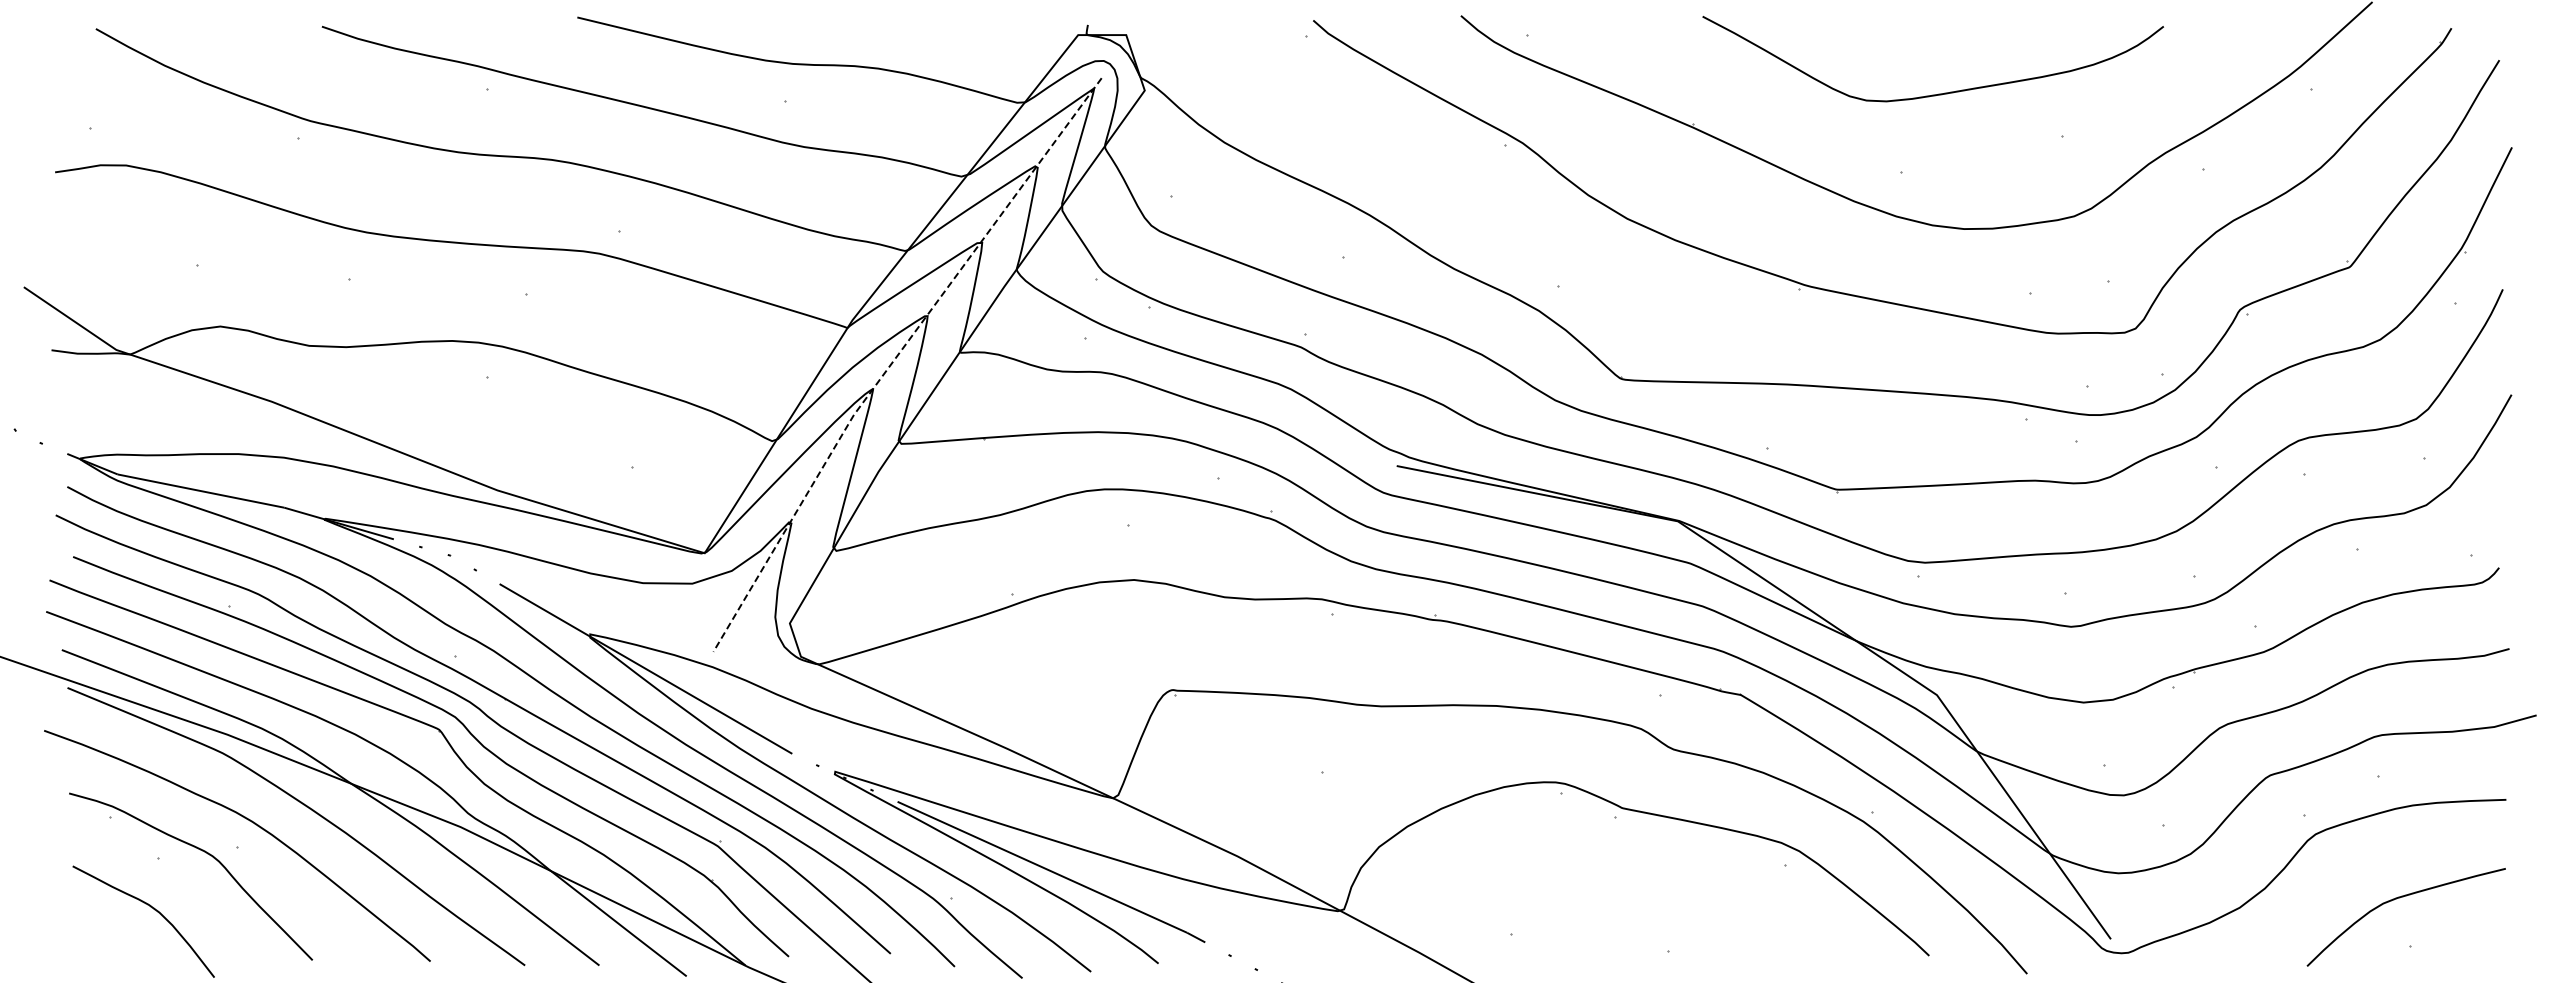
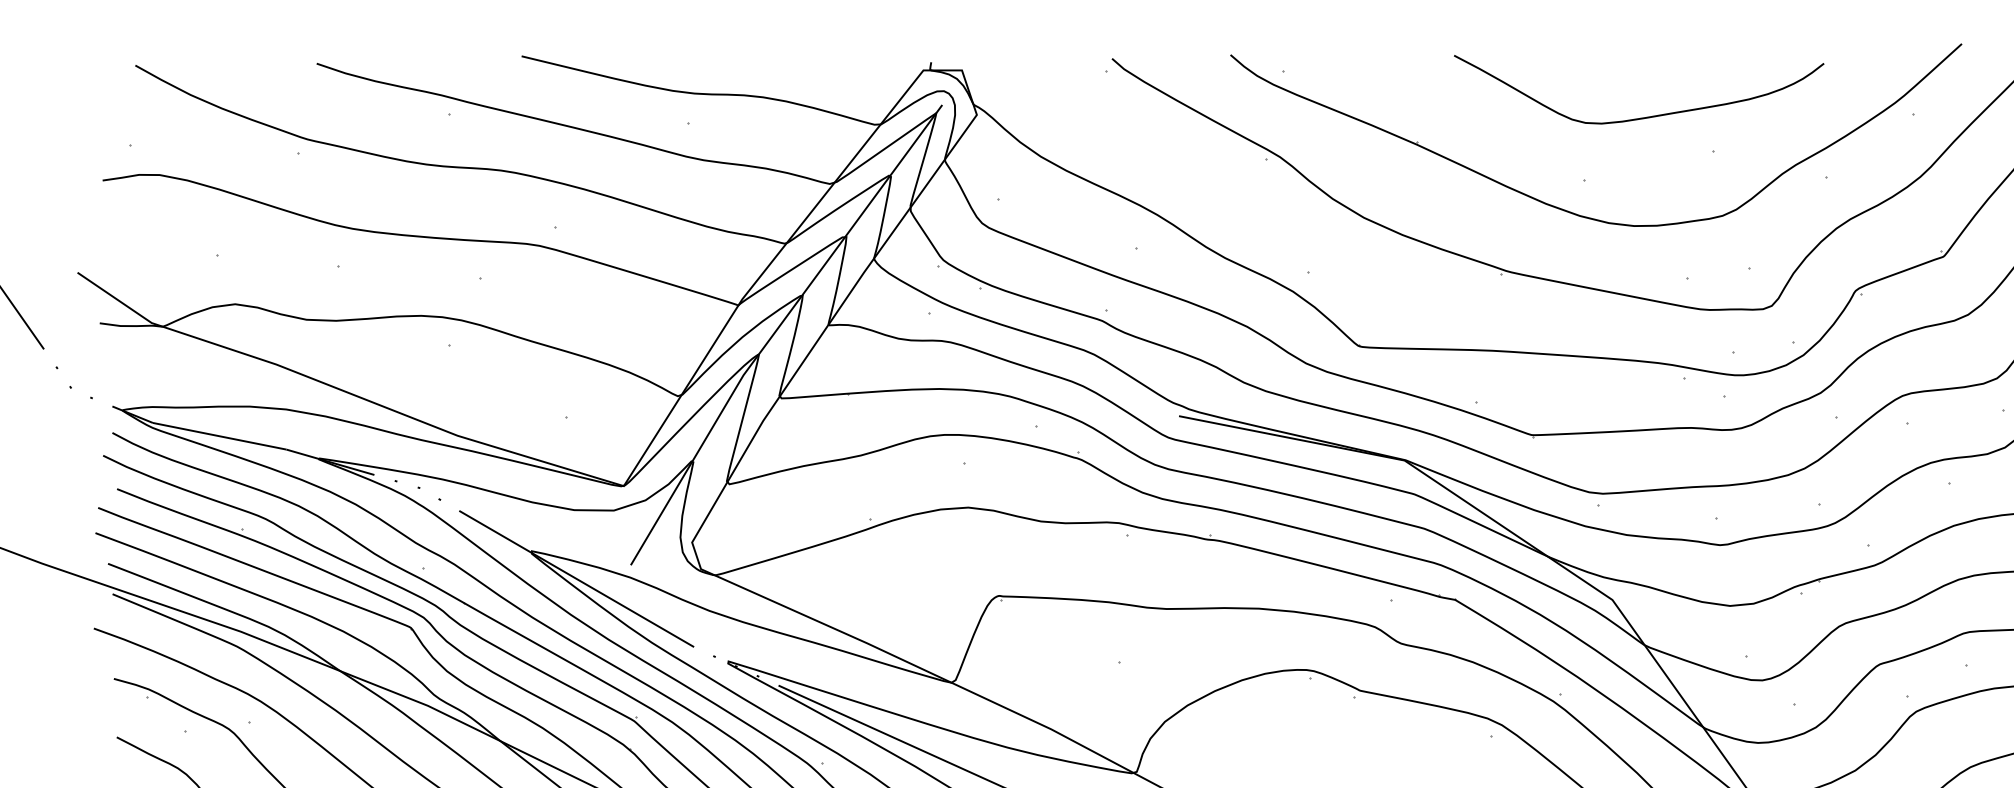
curve: (1938, 93) -> (1643, 117), moved
line: (895, 357) -> (776, 329), dashed -> solid

